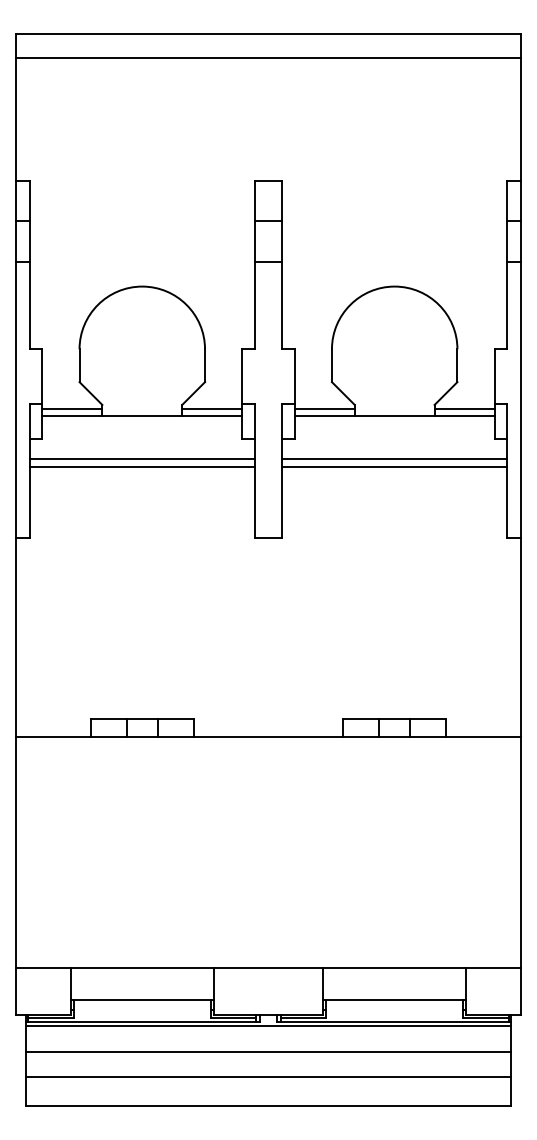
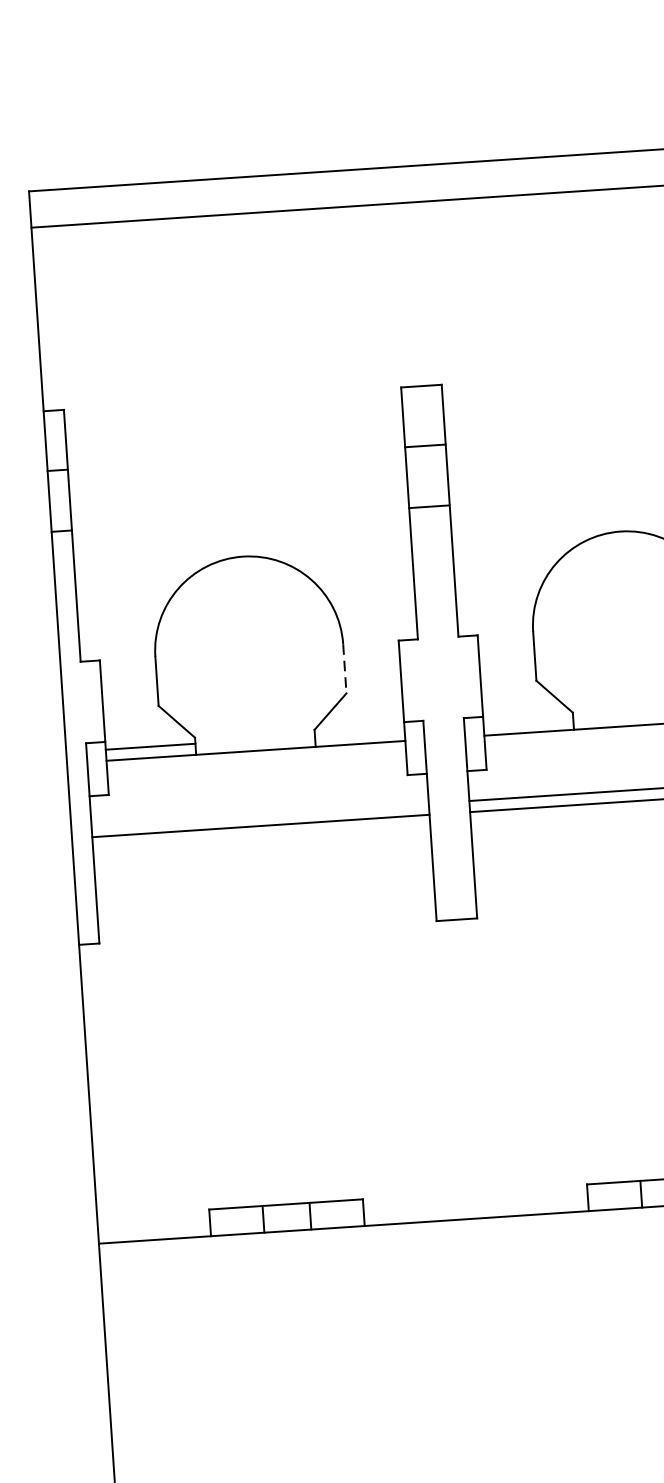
line: (205, 366) -> (345, 669), solid -> dashed
line: (212, 408) -> (360, 732), removed
line: (324, 408) -> (527, 721), removed
line: (141, 459) -> (259, 815), removed

